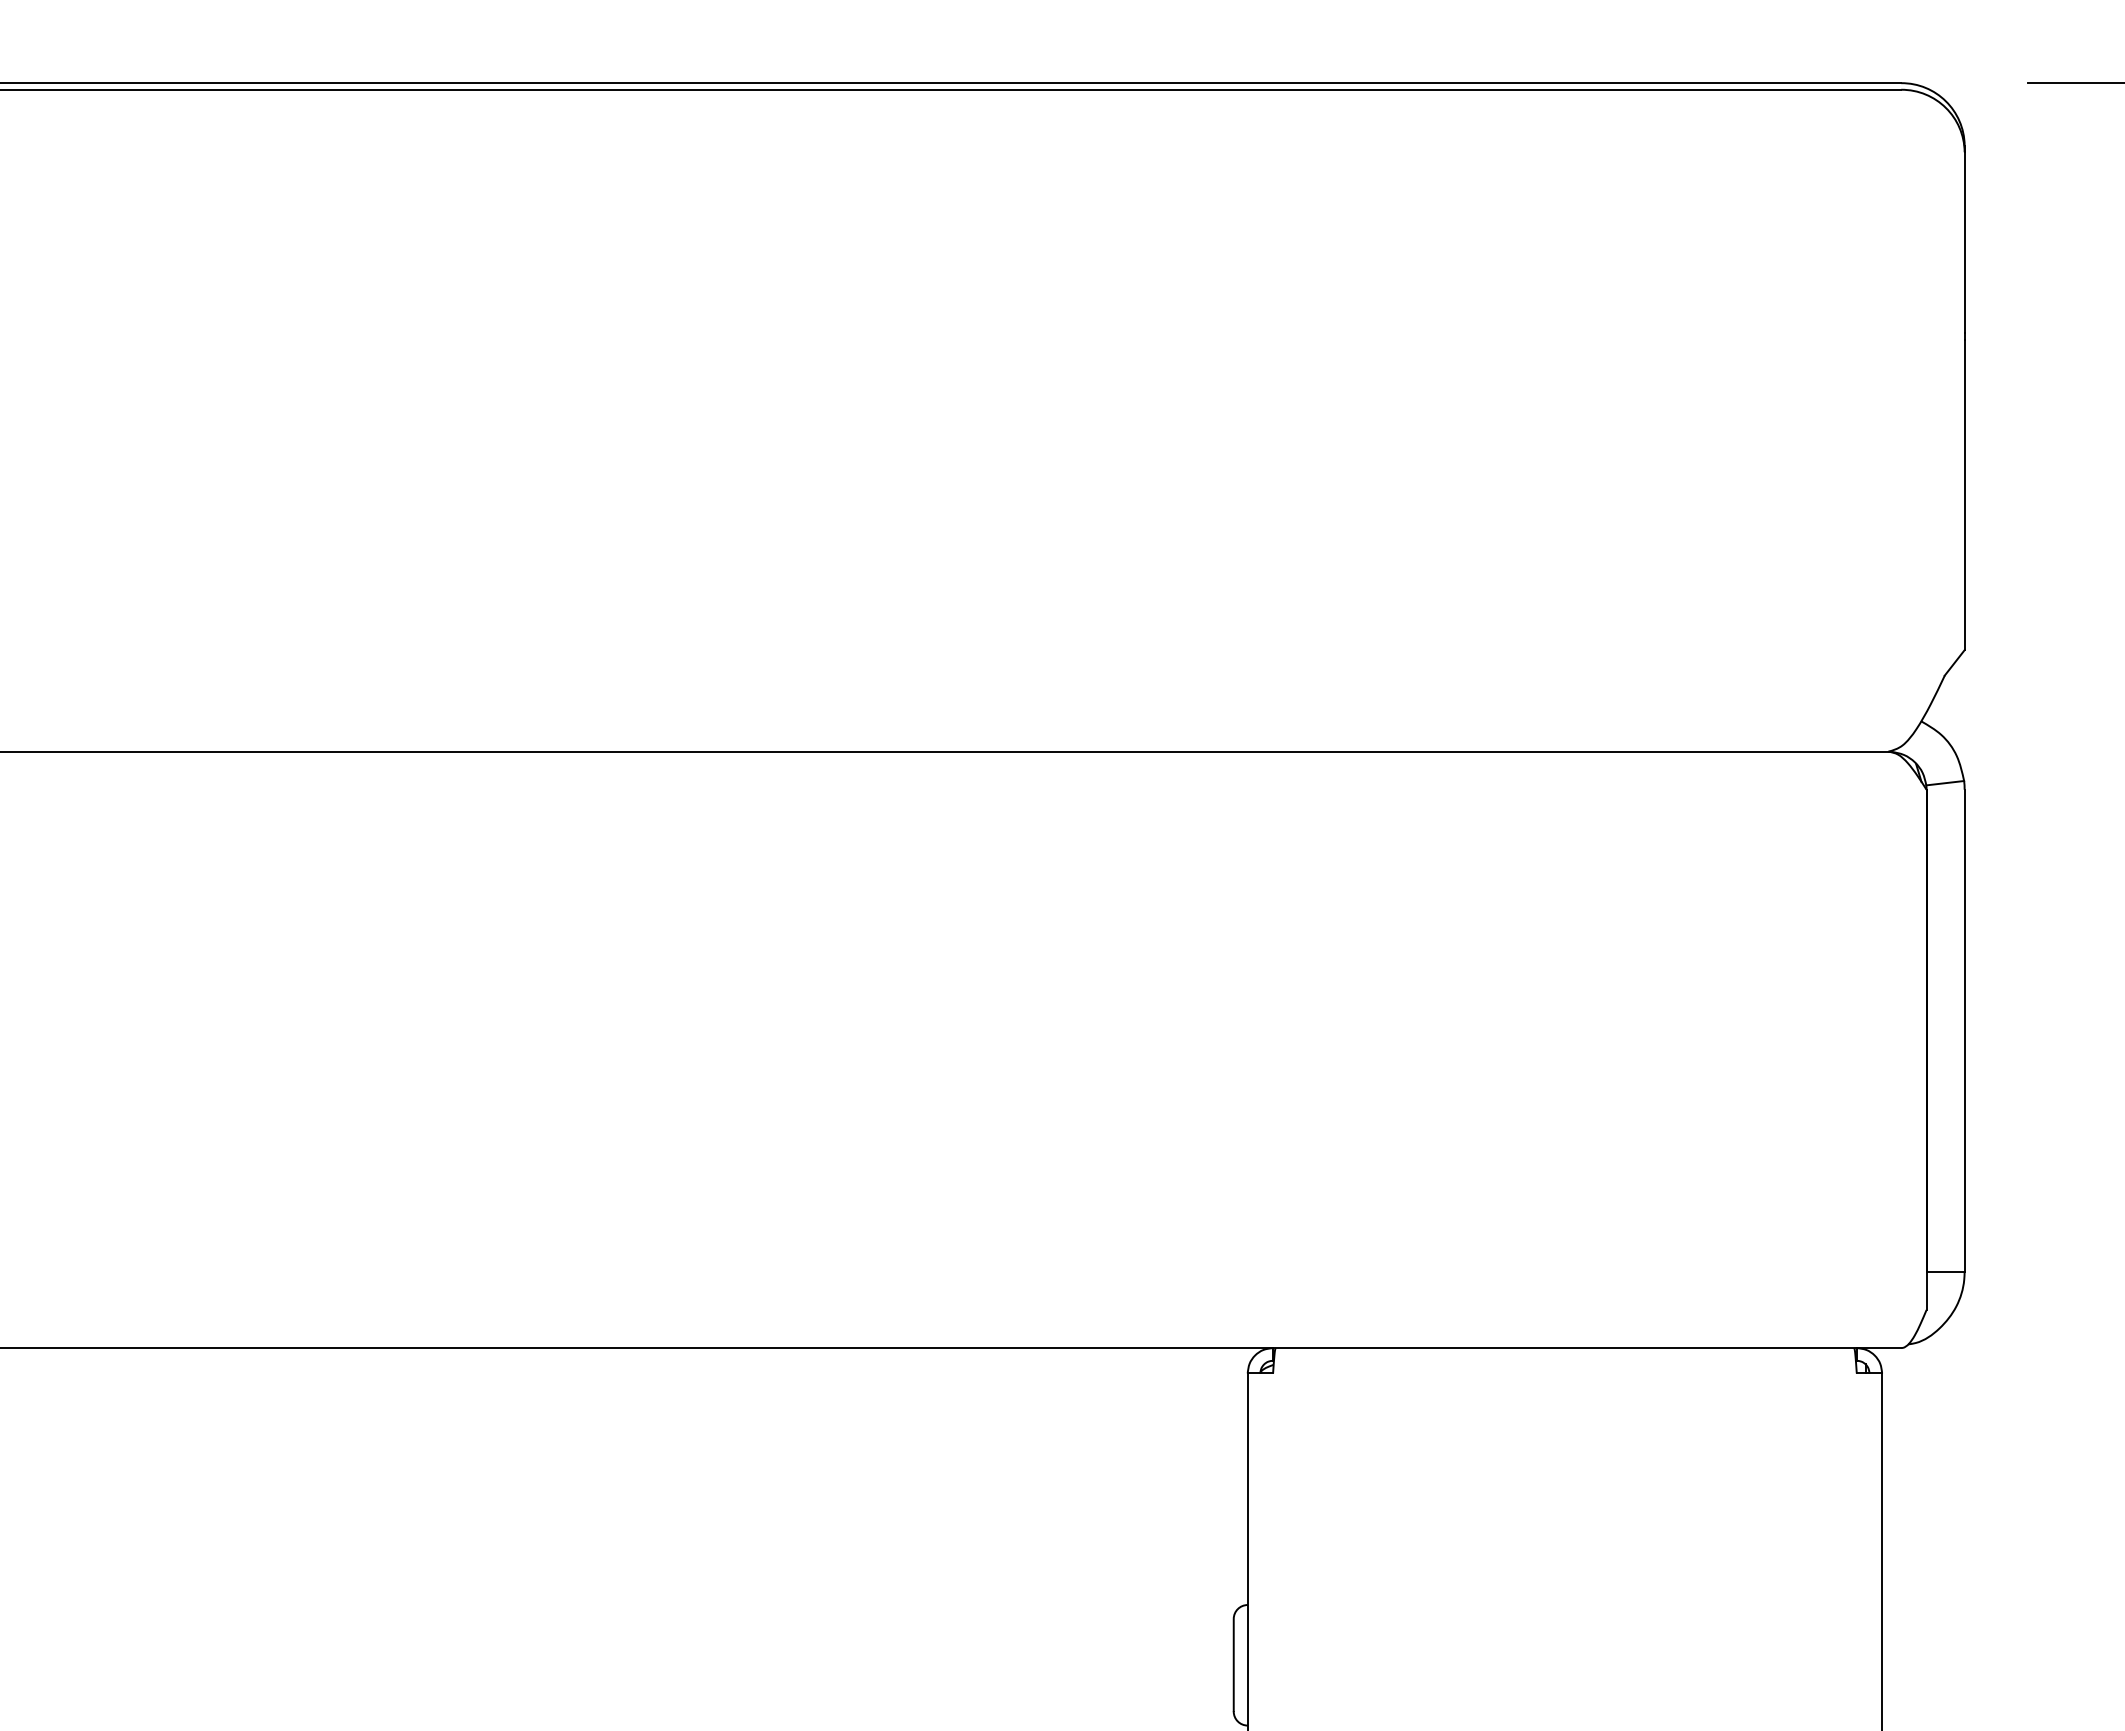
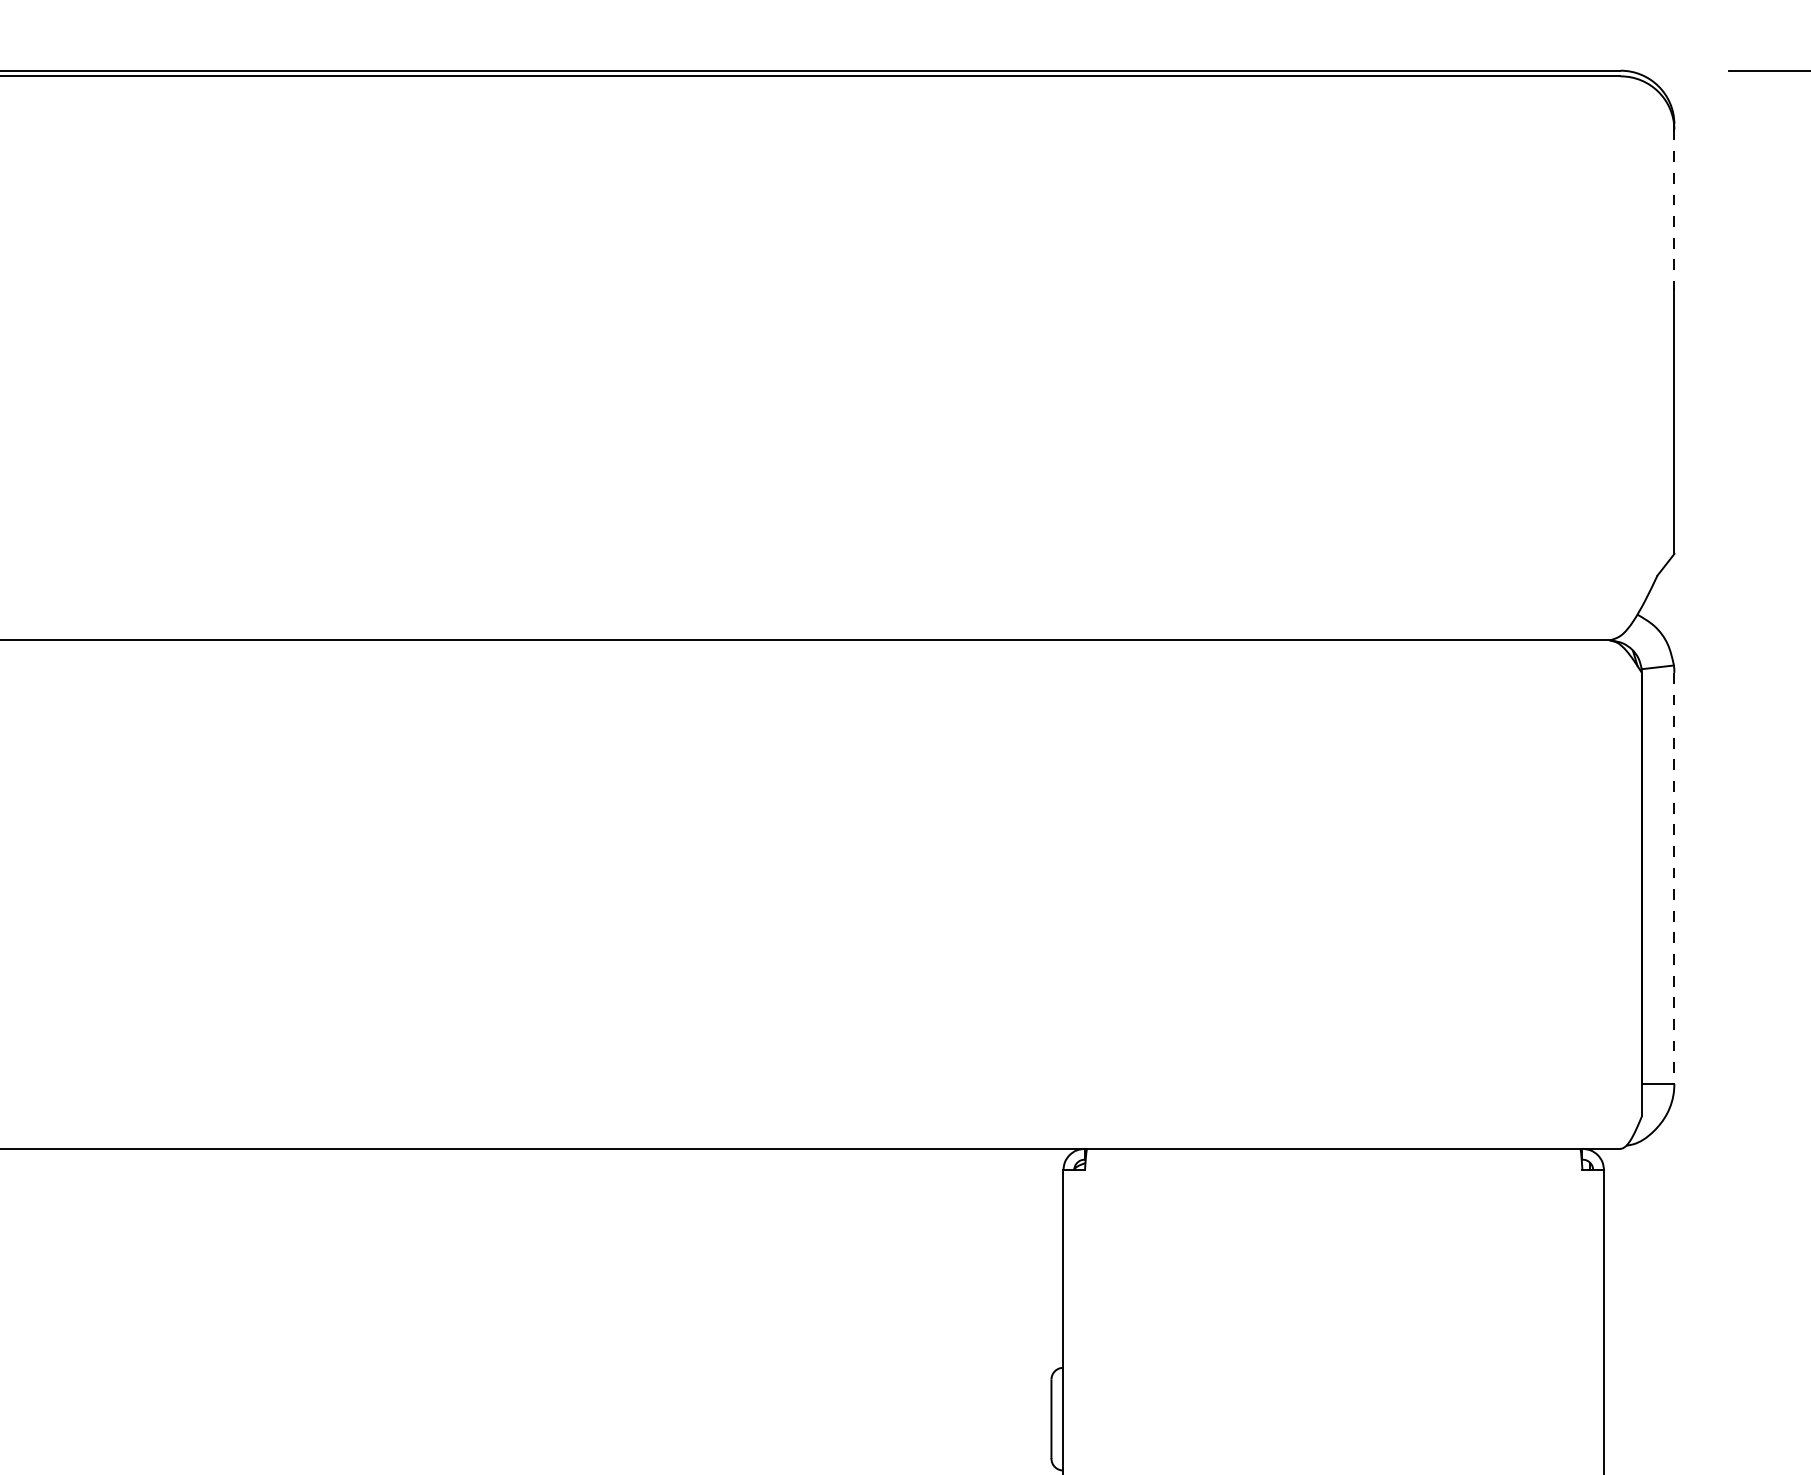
line: (1964, 243) -> (1674, 207), solid -> dashed
line: (1964, 1031) -> (1674, 878), solid -> dashed

